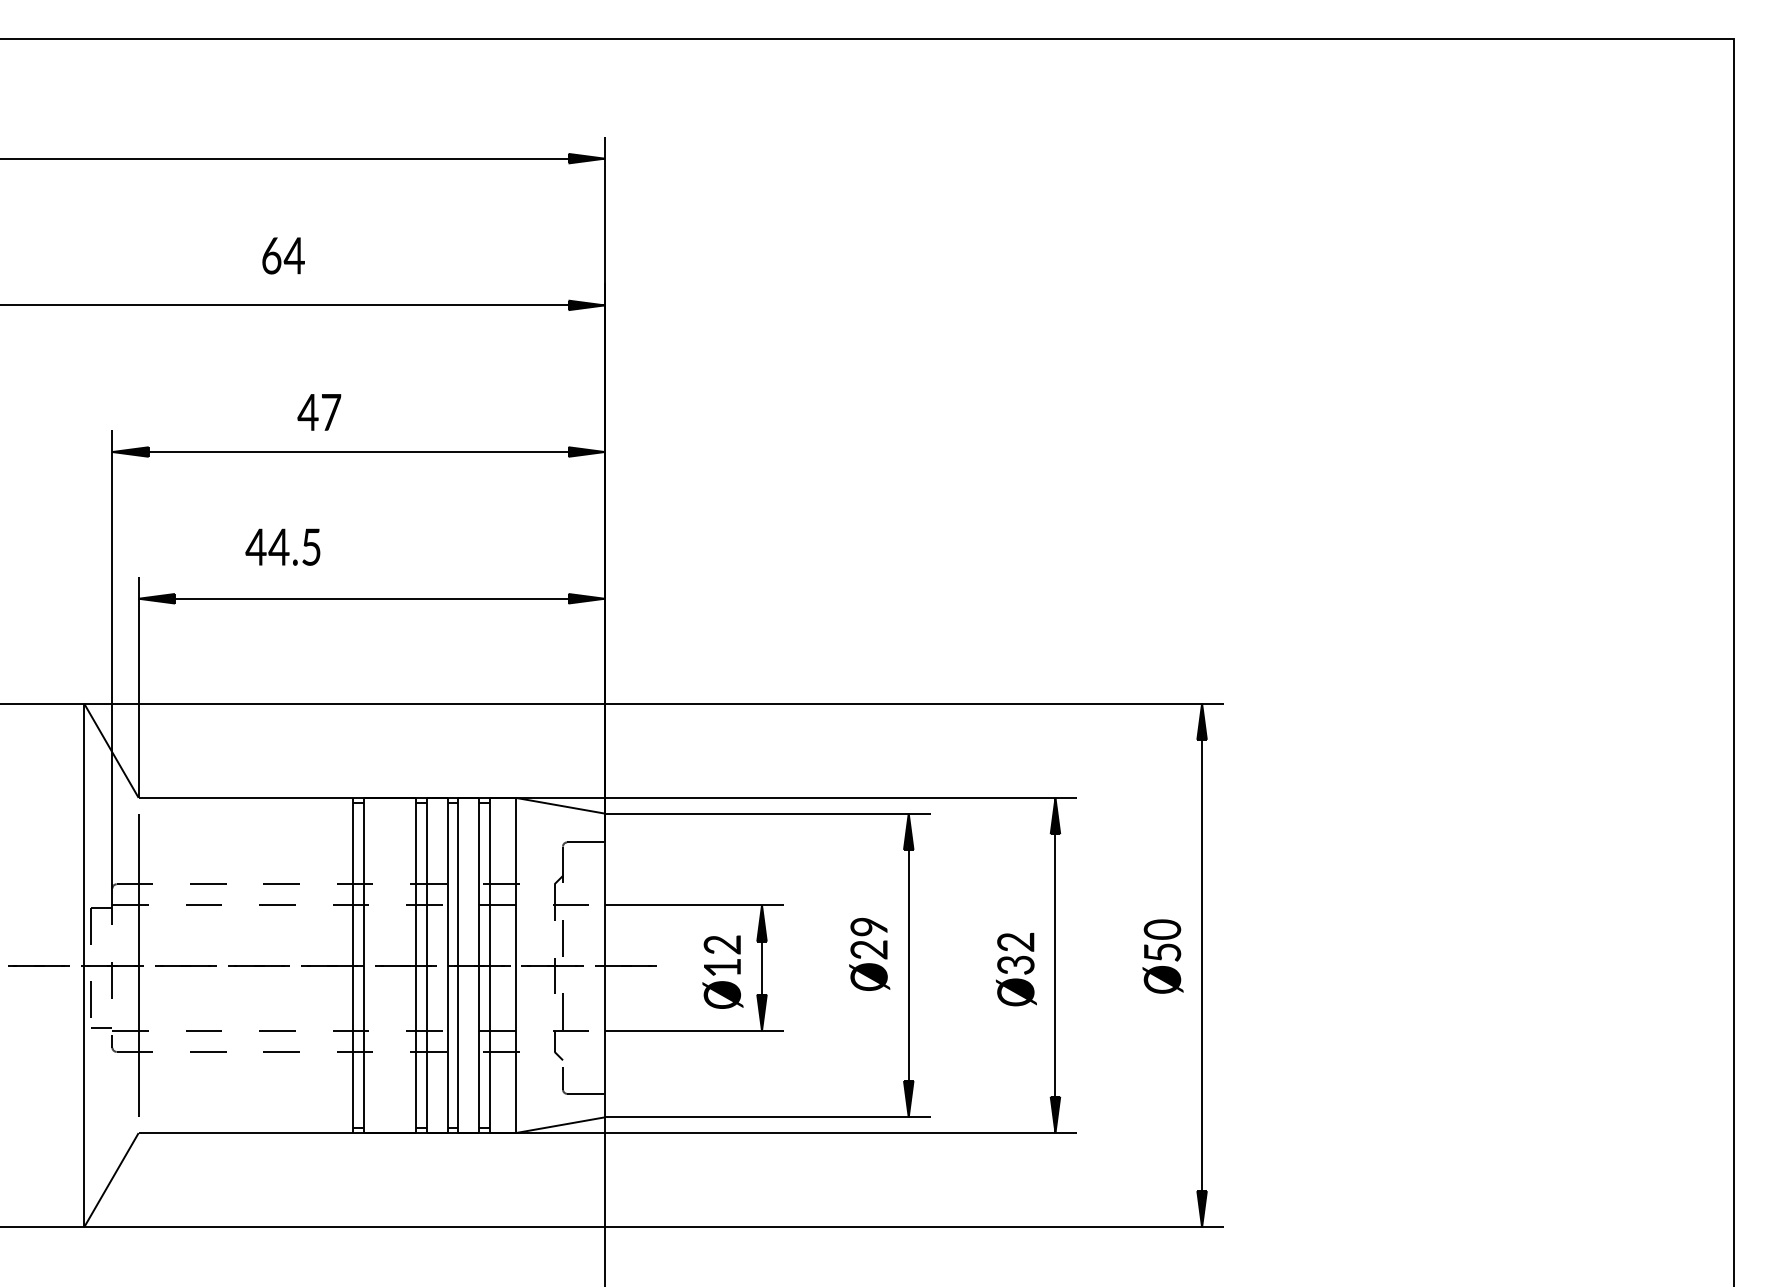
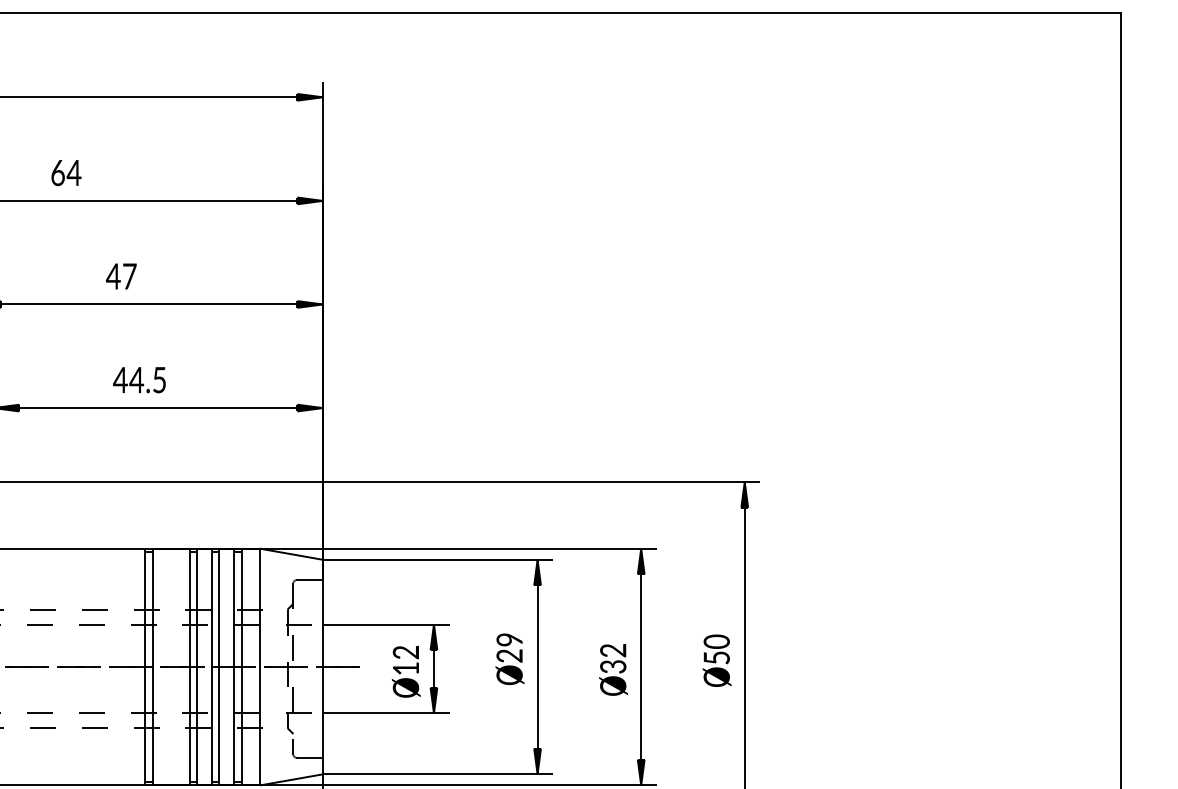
text: (283, 255) -> (66, 172), moved
text: (282, 546) -> (139, 379), moved

